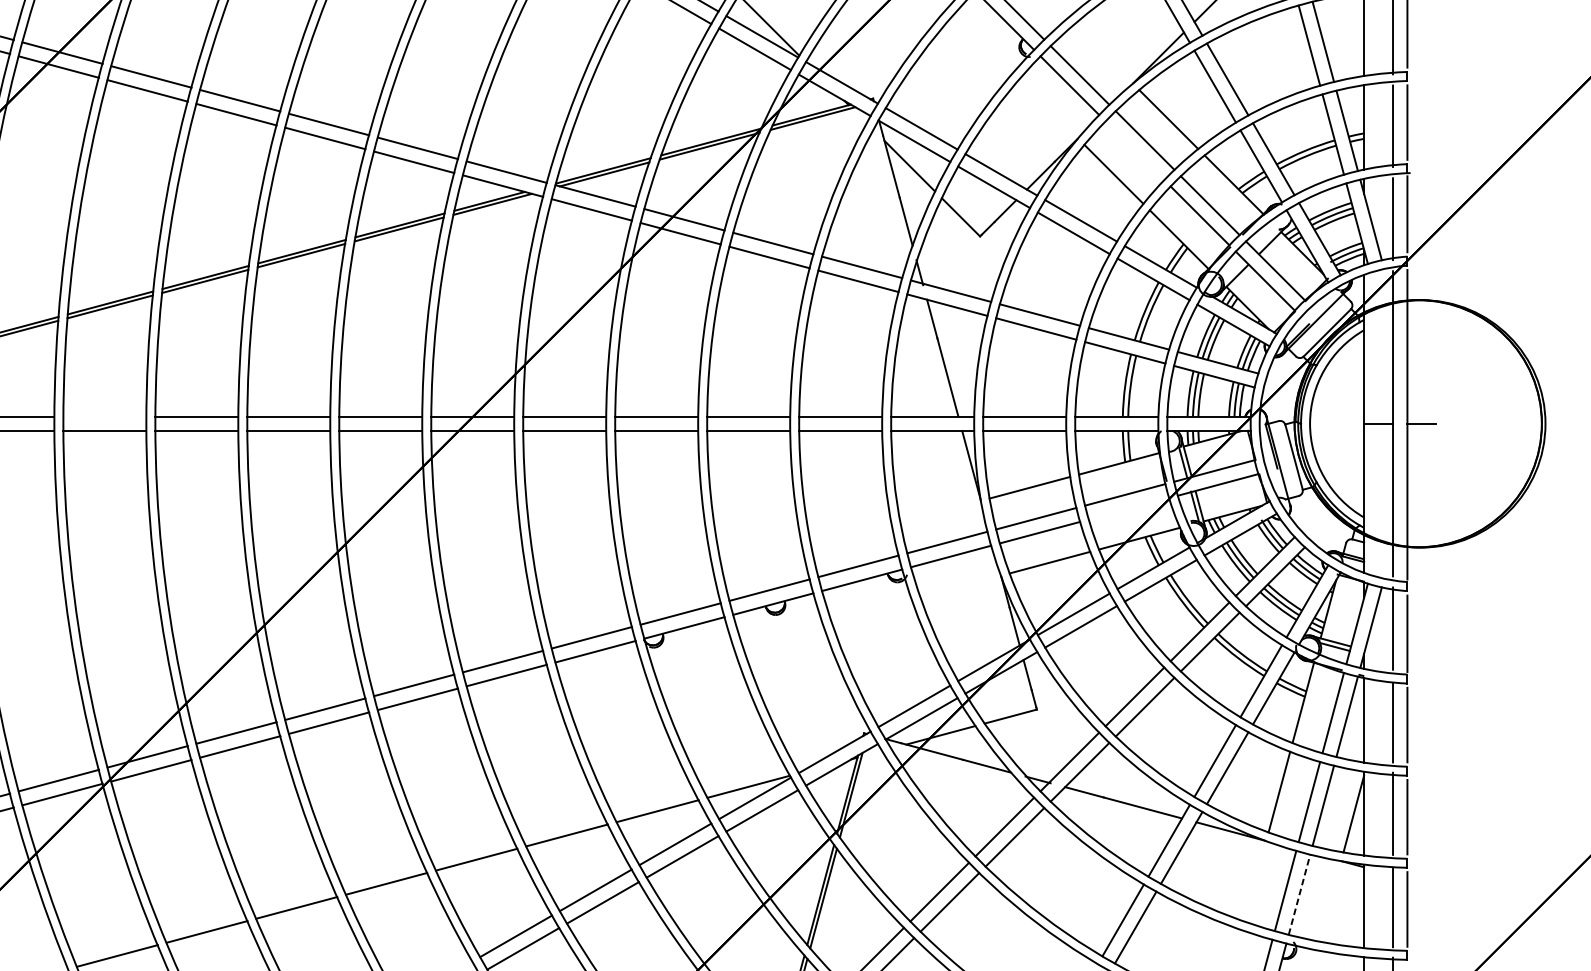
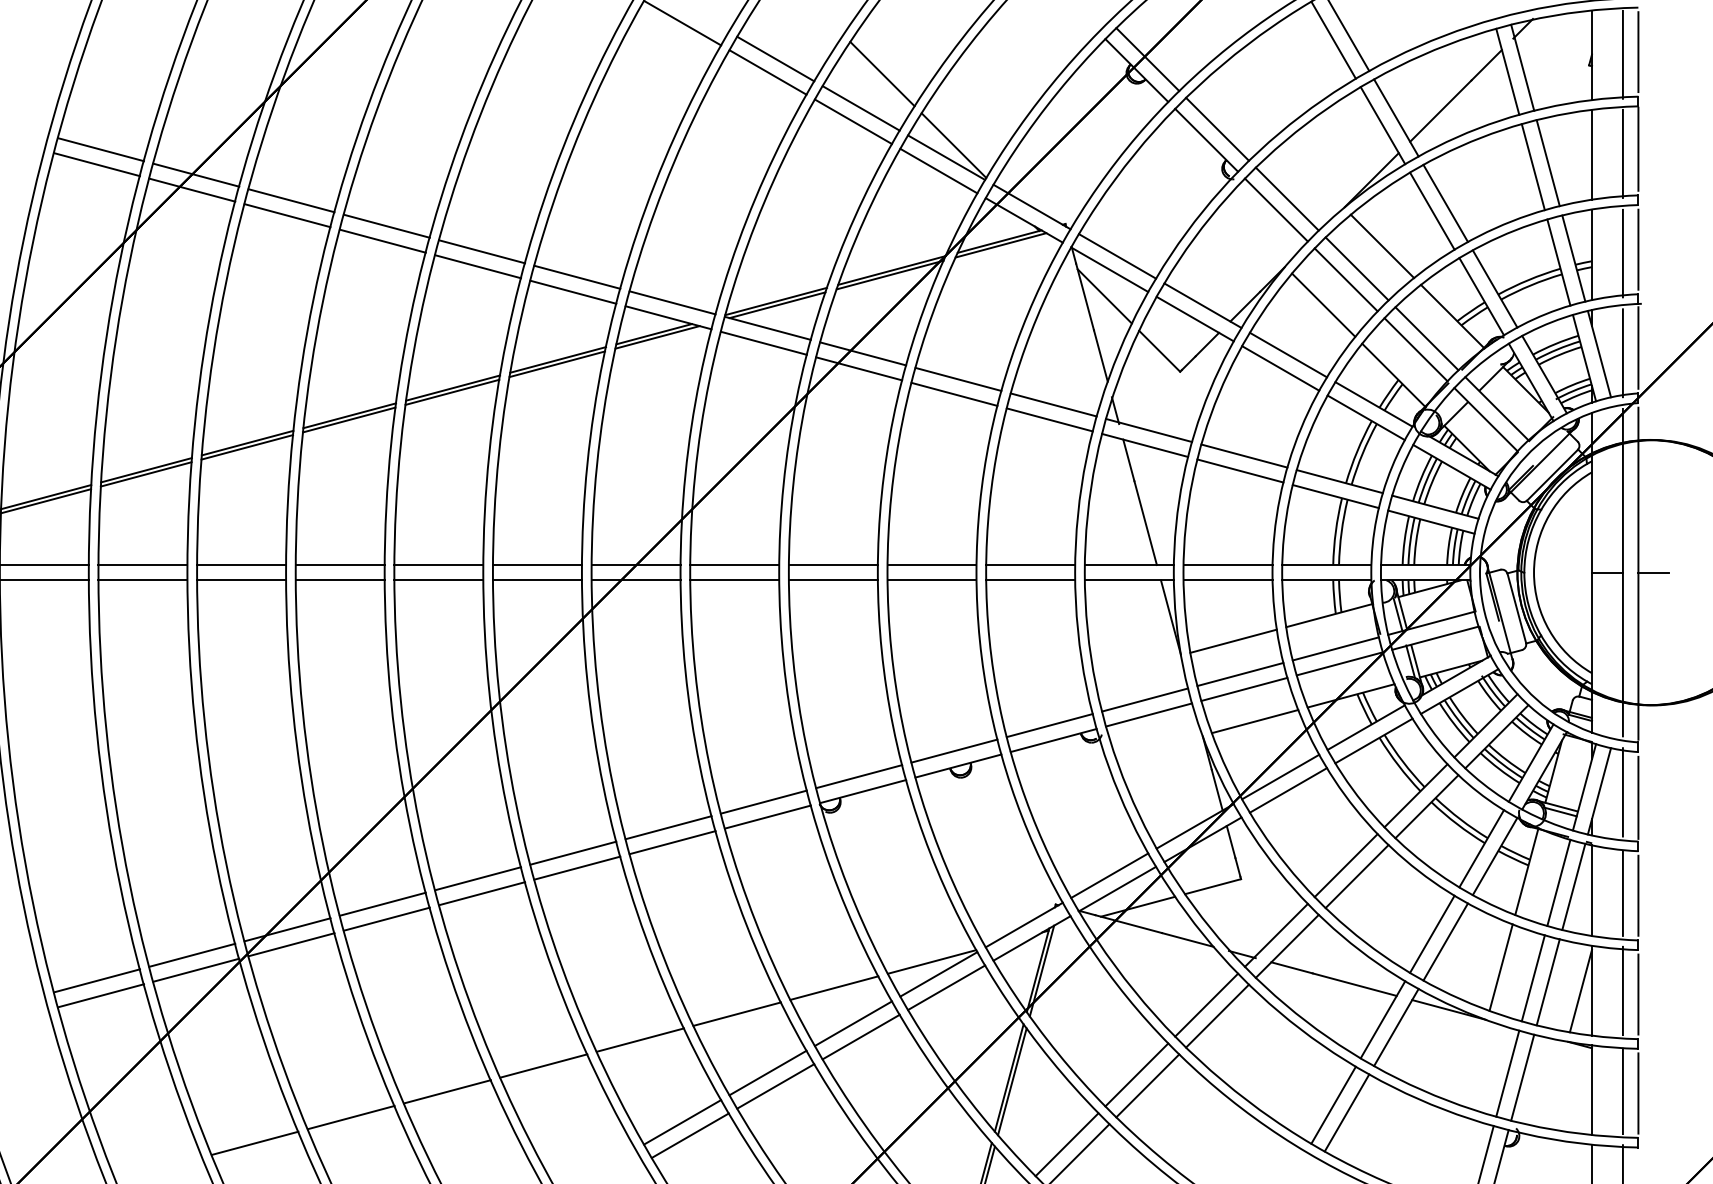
line: (1134, 150) -> (1345, 279), added
line: (104, 417) -> (241, 565), added
line: (1128, 508) -> (1339, 663), added
line: (1299, 894) -> (1522, 1077), dashed -> solid

